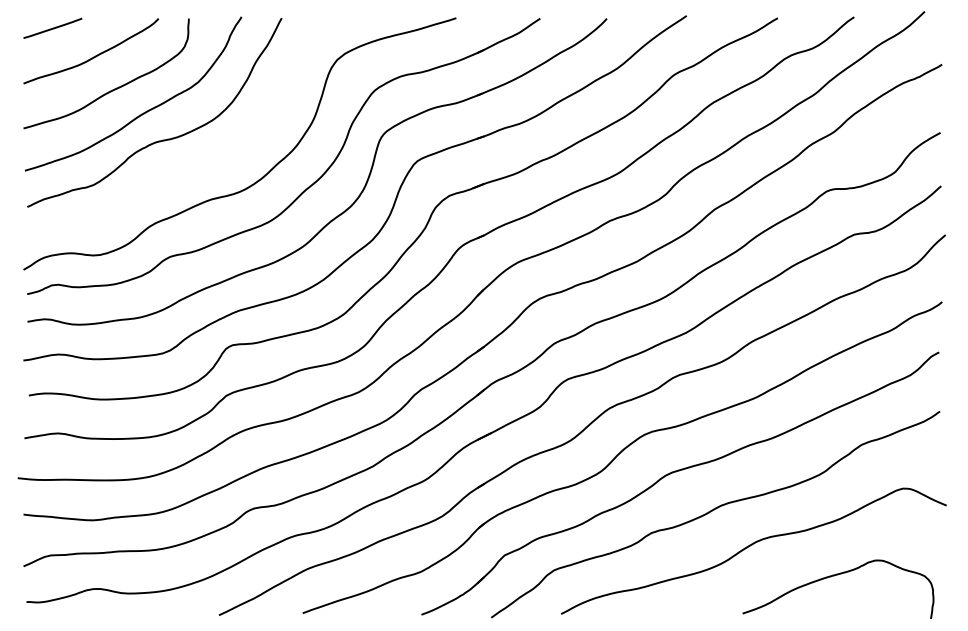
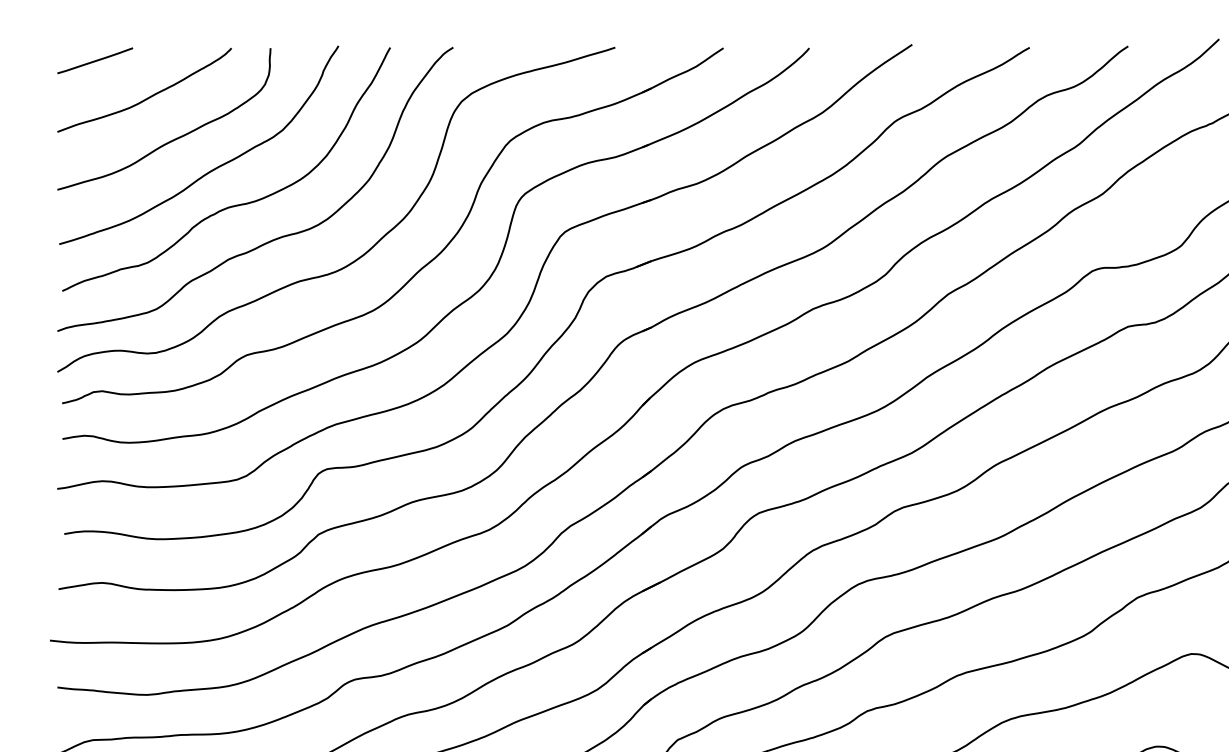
curve: (190, 166) -> (272, 238), added

